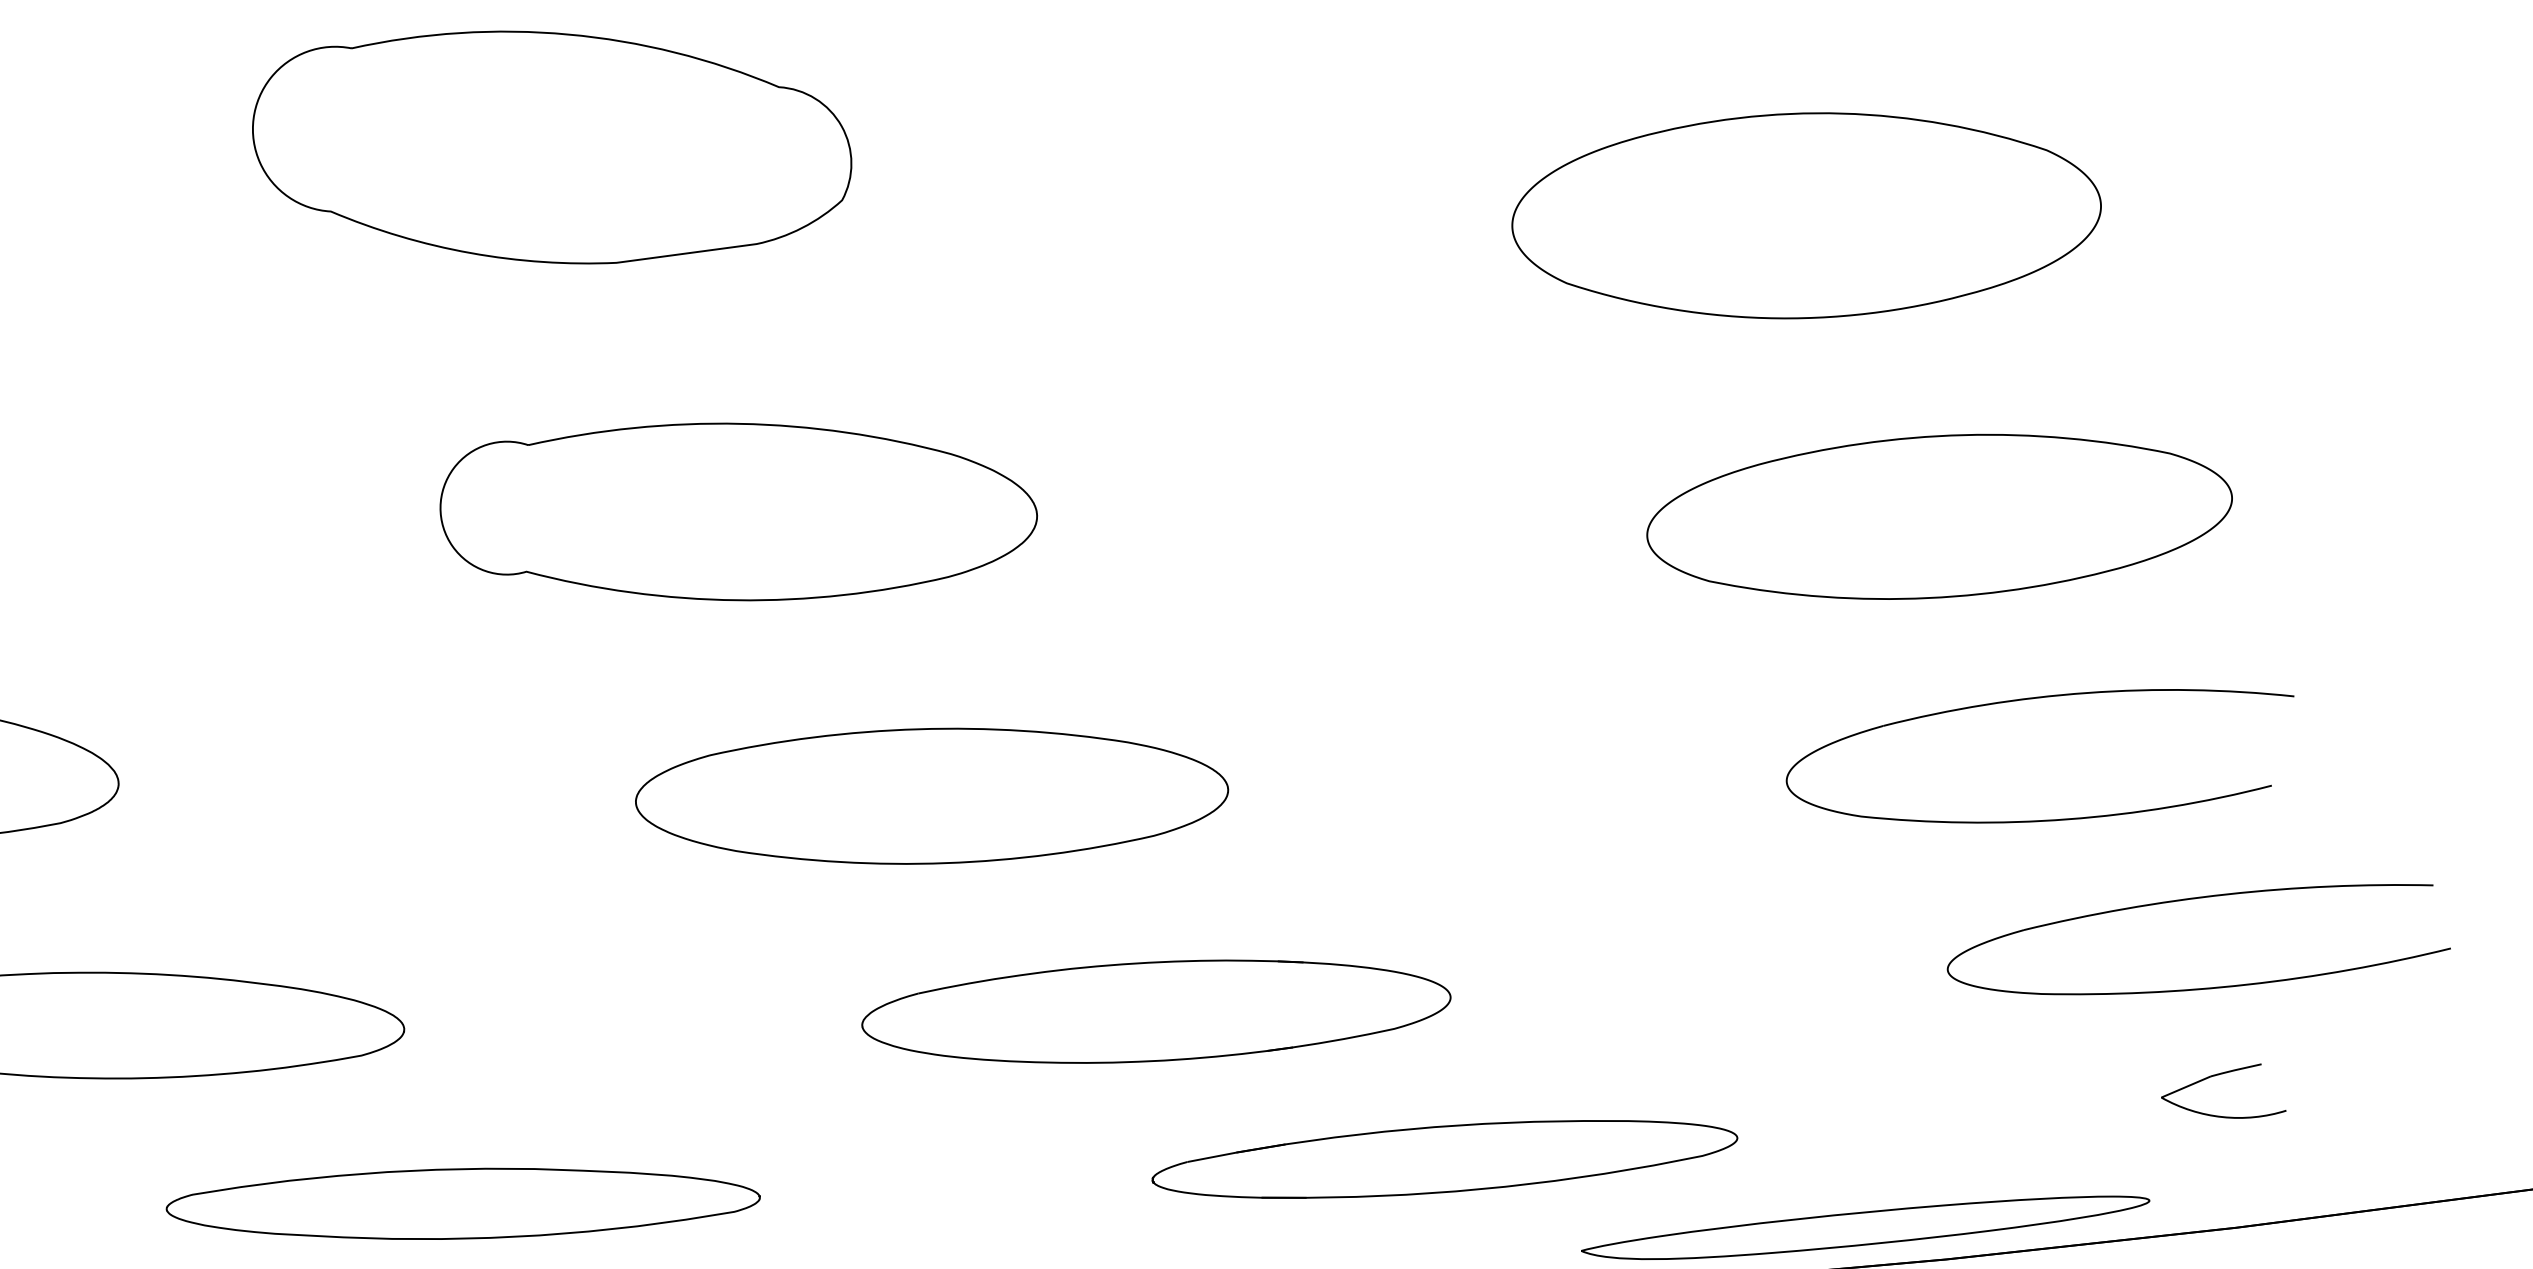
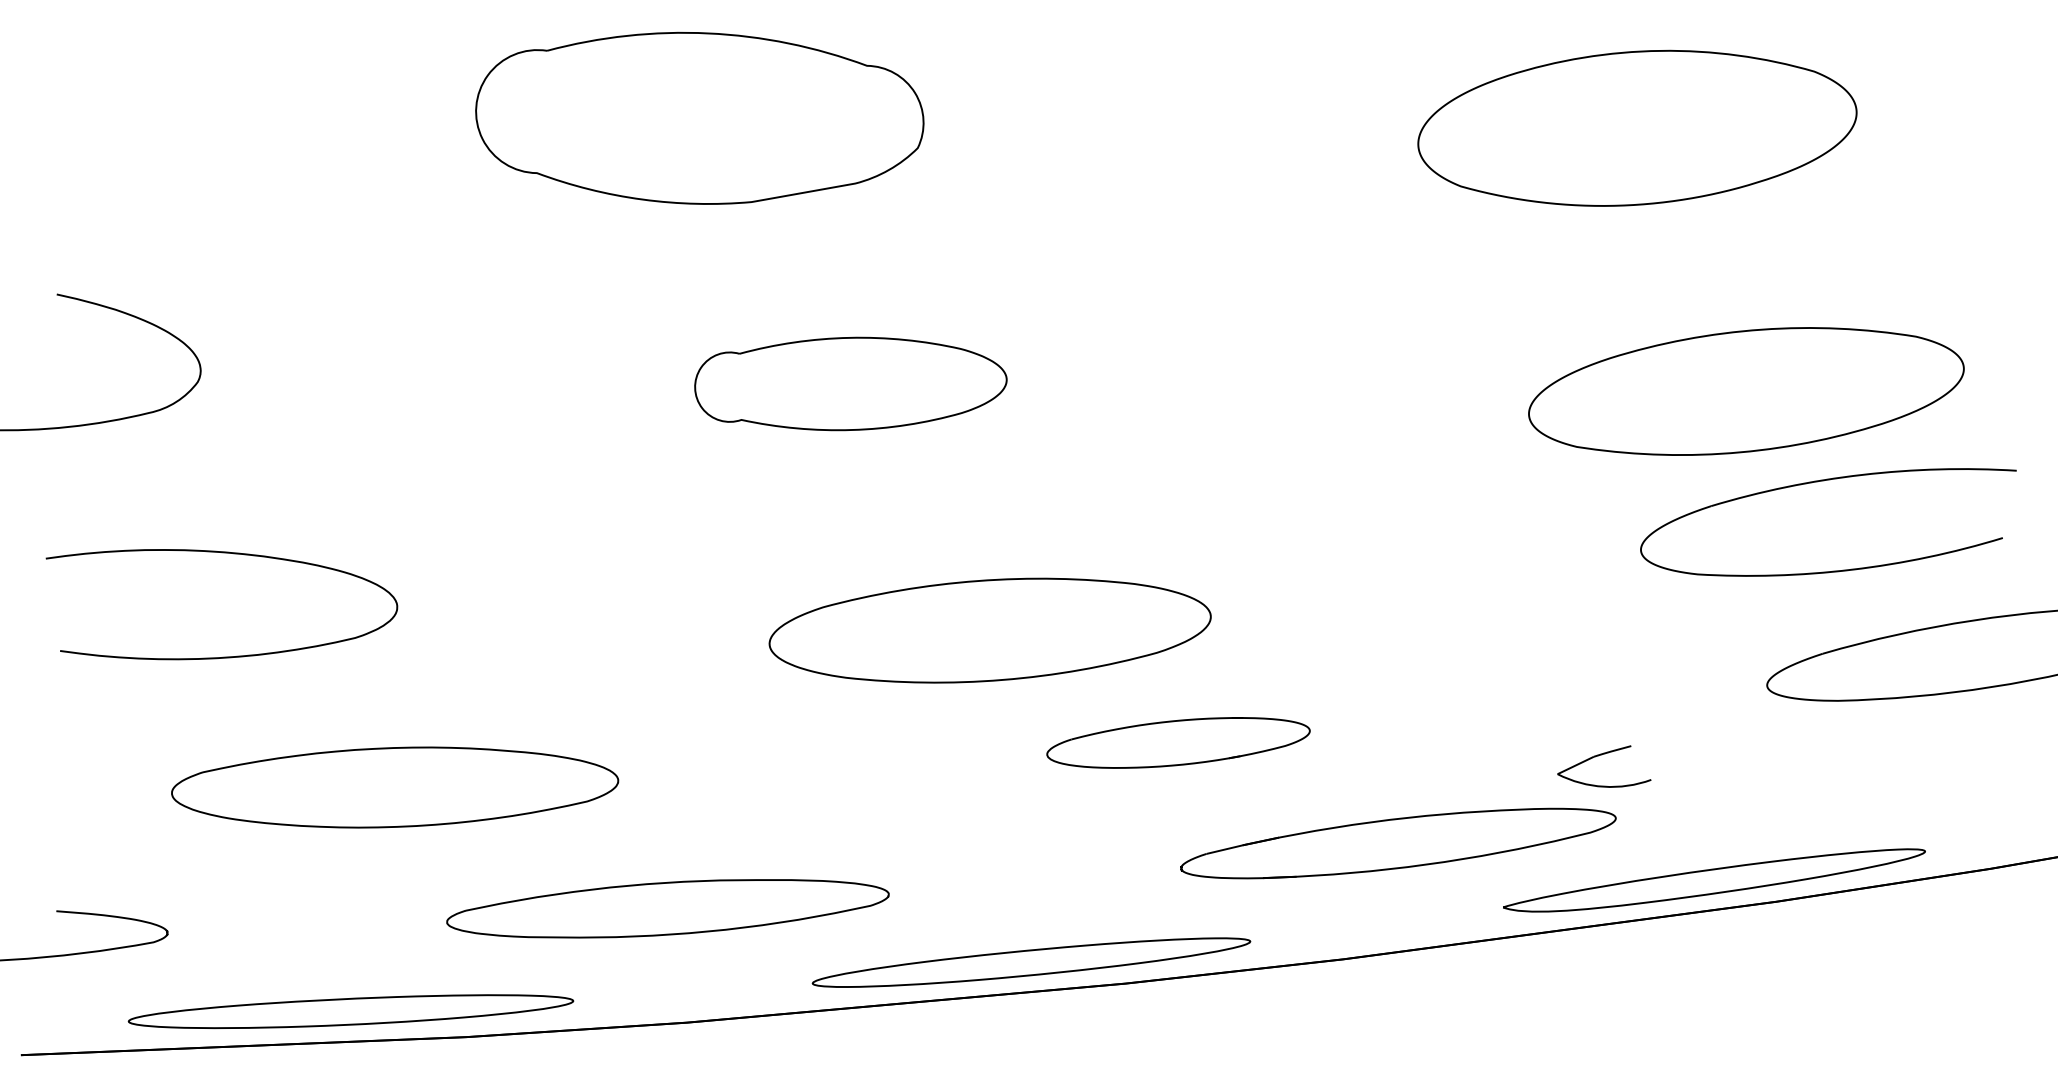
part: (738, 511) -> (850, 383), size x0.7
part: (1939, 516) -> (1746, 391), moved
part: (931, 796) -> (989, 630), moved
part: (1156, 1011) -> (1178, 742), size x0.6
part: (2221, 1075) -> (1601, 755), moved

